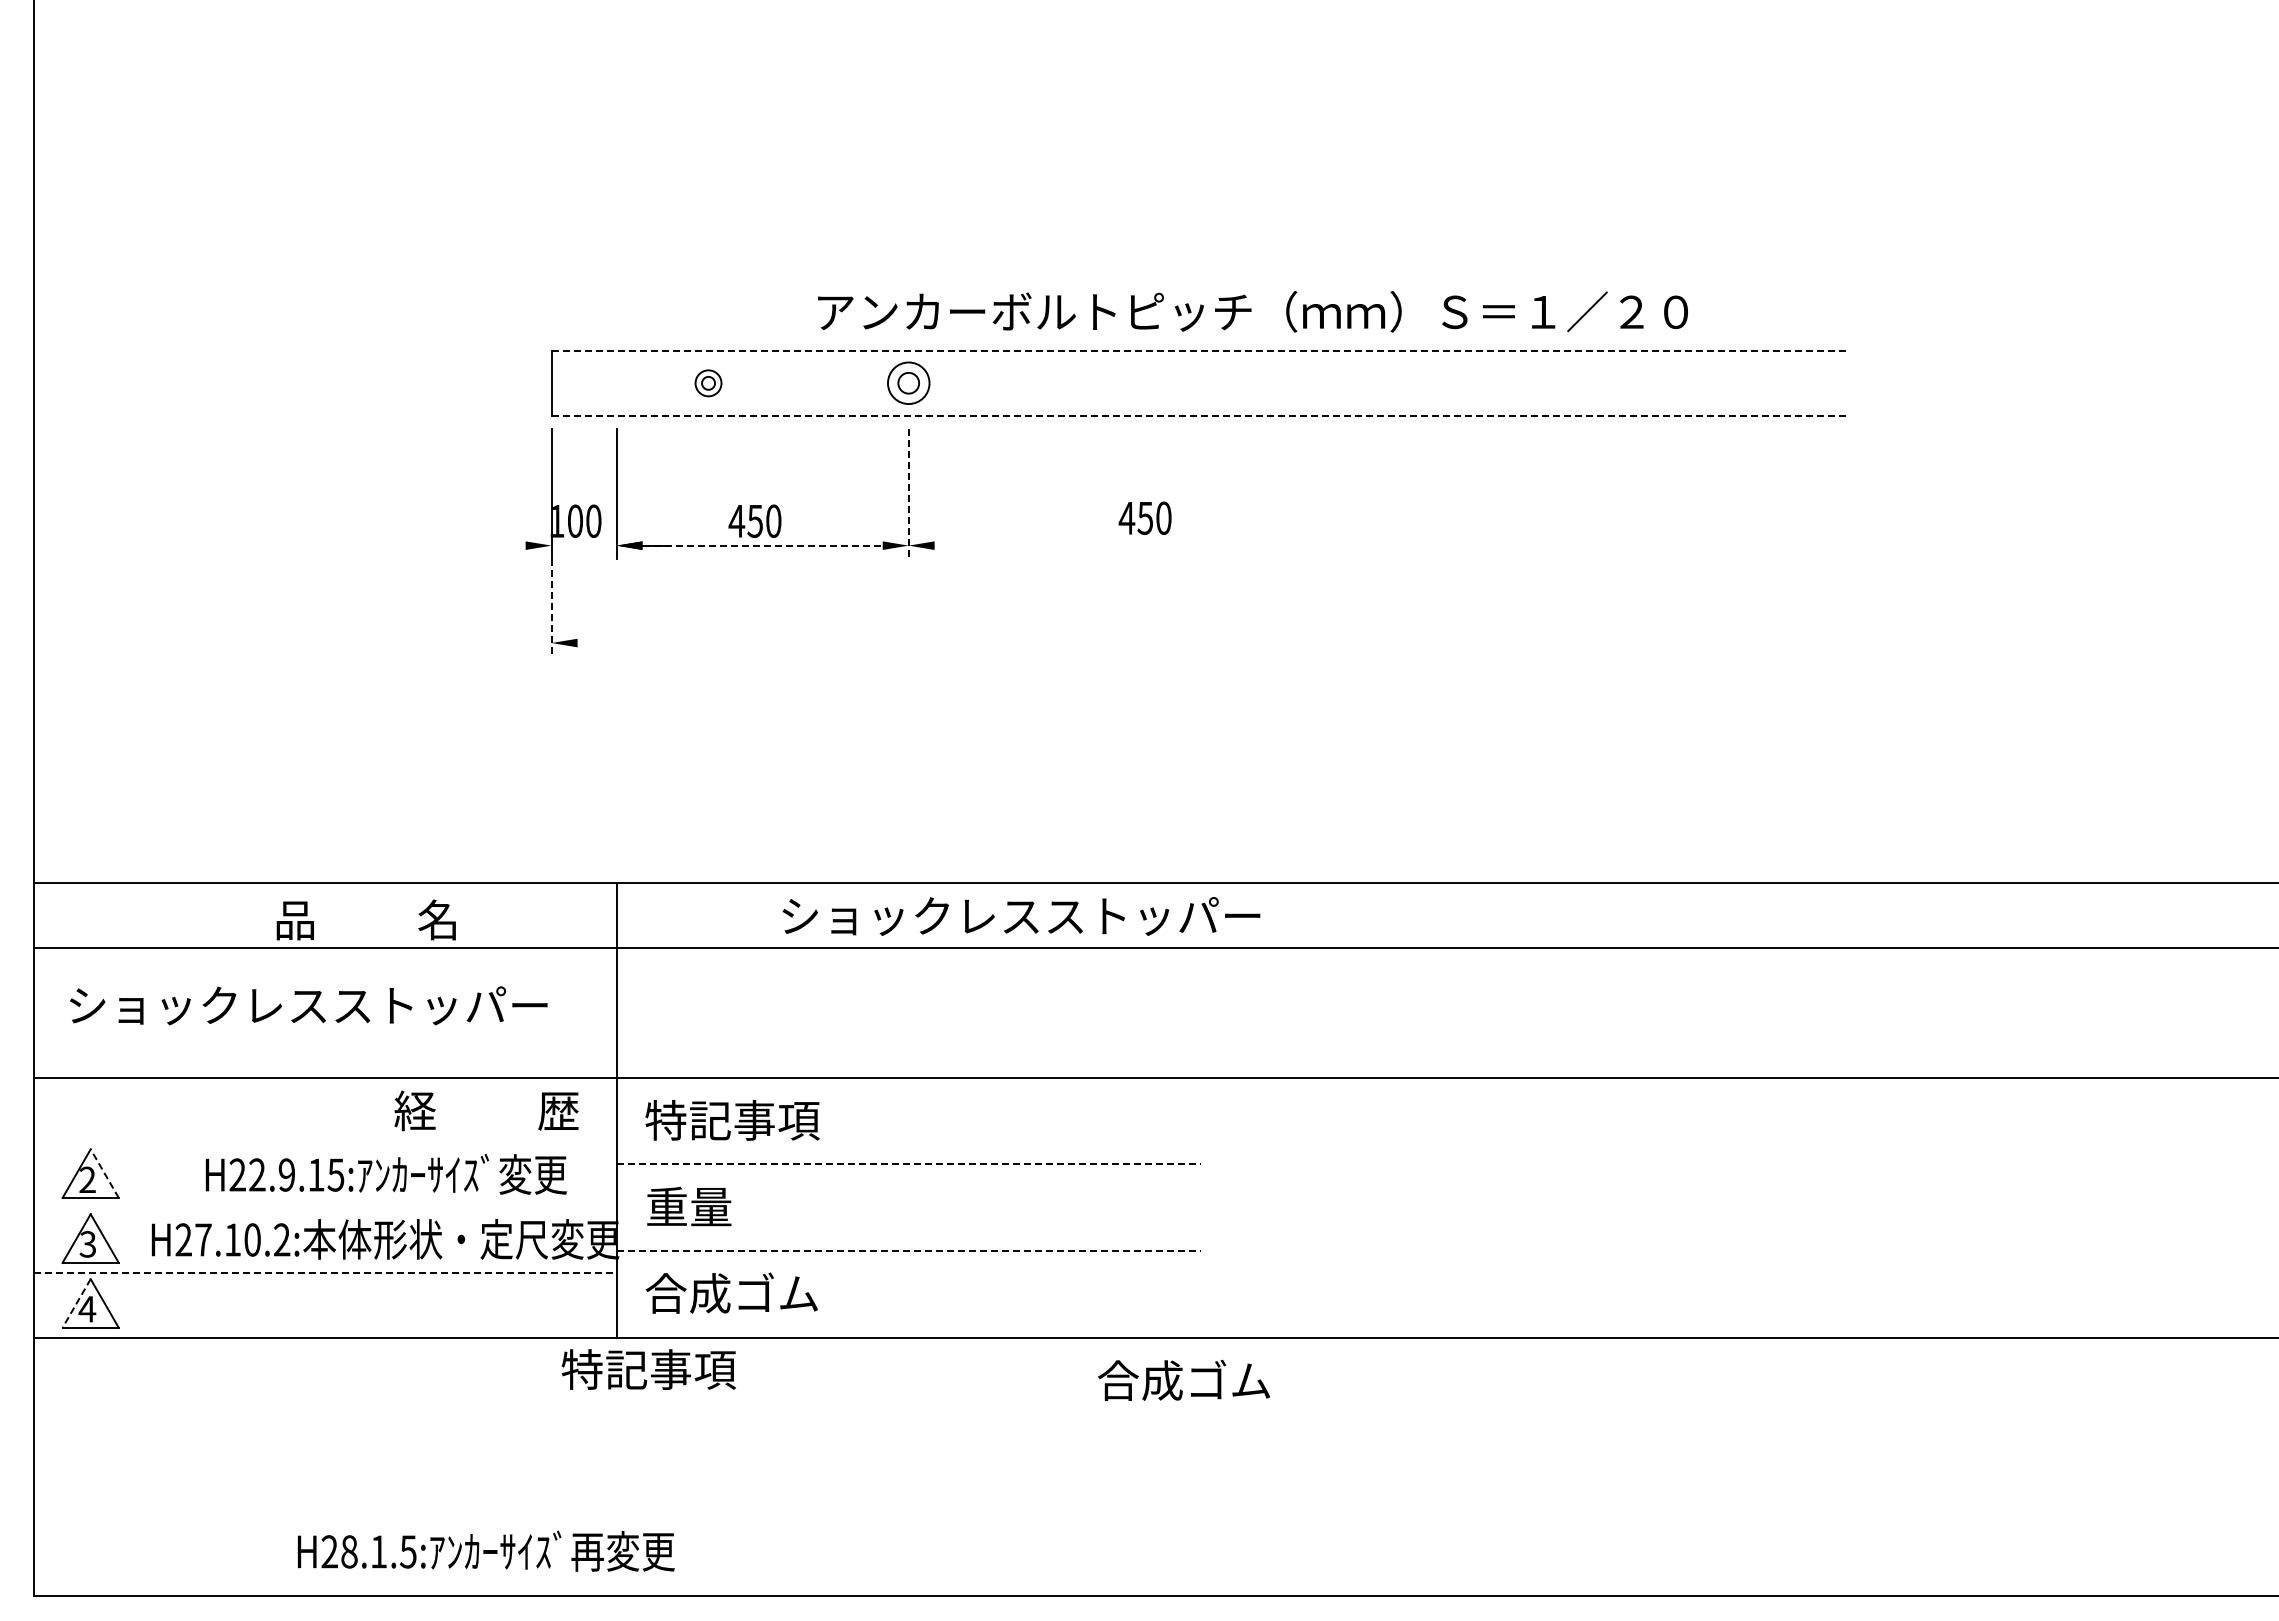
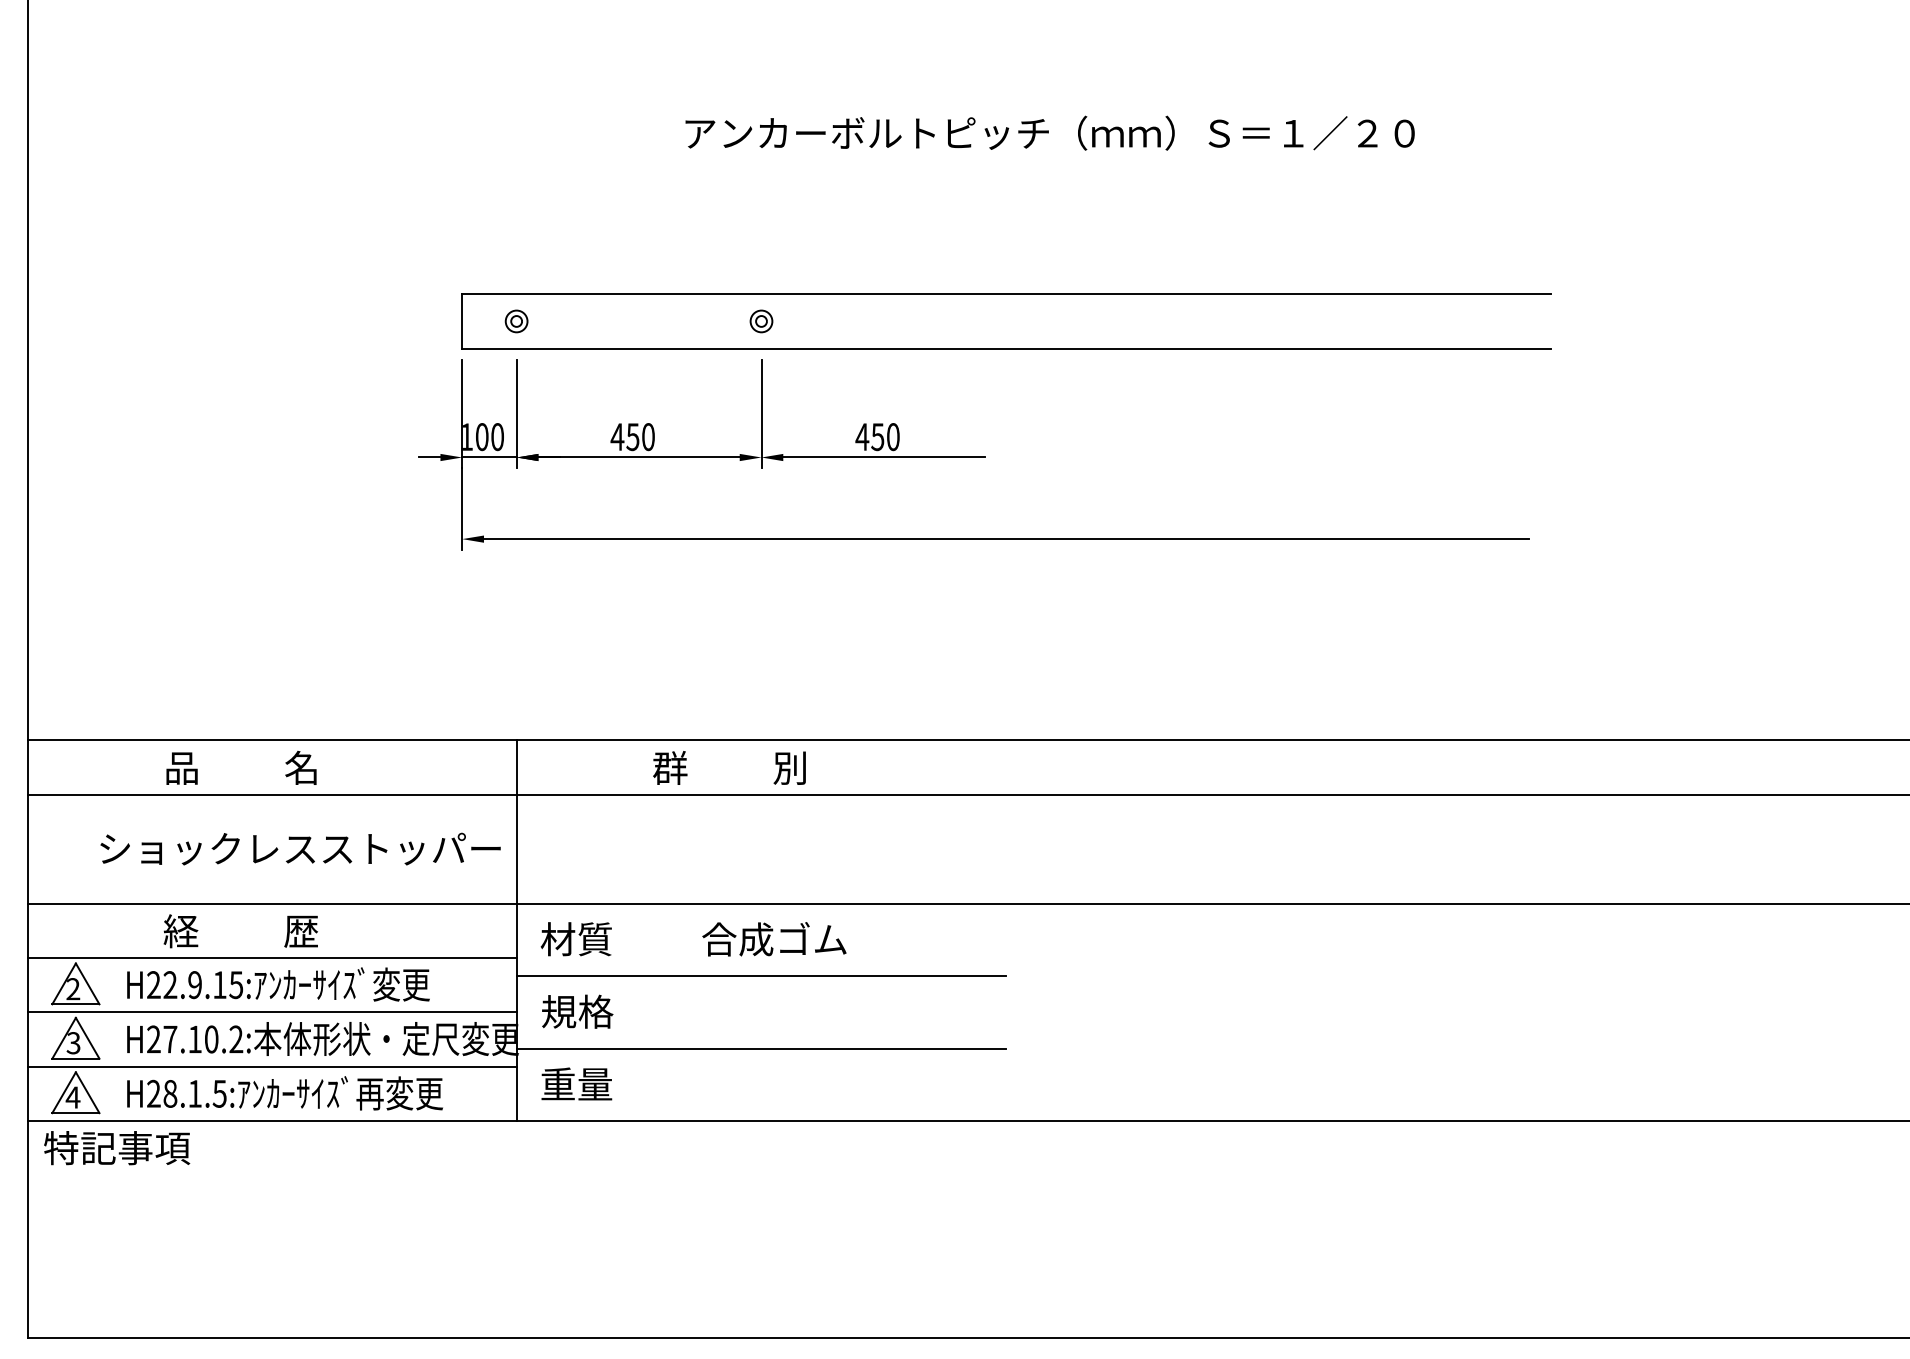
text: (1252, 311) -> (1049, 132), moved
line: (1201, 350) -> (1006, 293), dashed -> solid
part: (708, 383) -> (516, 321), moved
part: (908, 383) -> (761, 321), size x0.62
line: (1201, 415) -> (1006, 348), dashed -> solid
line: (908, 493) -> (761, 413), dashed -> solid
text: (1144, 517) -> (877, 436), moved
line: (512, 545) -> (429, 457), added
line: (583, 545) -> (488, 457), added
line: (763, 545) -> (639, 457), dashed -> solid
line: (1054, 545) -> (883, 457), added
line: (551, 607) -> (462, 509), dashed -> solid
line: (1200, 643) -> (1006, 539), added
text: (1019, 915) -> (854, 767), ショックレスストッパー -> 群          別
text: (365, 919) -> (240, 767), moved
text: (308, 1005) -> (300, 848), moved
text: (486, 1110) -> (240, 930), moved
text: (732, 1120) -> (613, 939), 特記事項 -> 材質
line: (324, 1142) -> (271, 957), added
line: (909, 1164) -> (762, 976), dashed -> solid
line: (104, 1173) -> (87, 983), dashed -> solid
text: (386, 1173) -> (278, 983), moved
text: (689, 1206) -> (577, 1011), 重量 -> 規格
line: (324, 1207) -> (271, 1012), added
line: (909, 1251) -> (762, 1049), dashed -> solid
line: (325, 1272) -> (272, 1066), dashed -> solid
text: (731, 1292) -> (613, 1083), 合成ゴム -> 重量
line: (76, 1303) -> (63, 1092), dashed -> solid
text: (648, 1369) -> (116, 1148), moved
text: (1183, 1379) -> (773, 938), moved
text: (485, 1550) -> (284, 1092), moved

